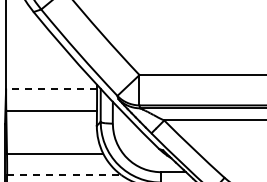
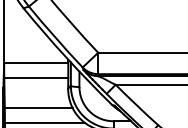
line: (51, 89) -> (36, 62), dashed -> solid
line: (64, 175) -> (45, 123), dashed -> solid

